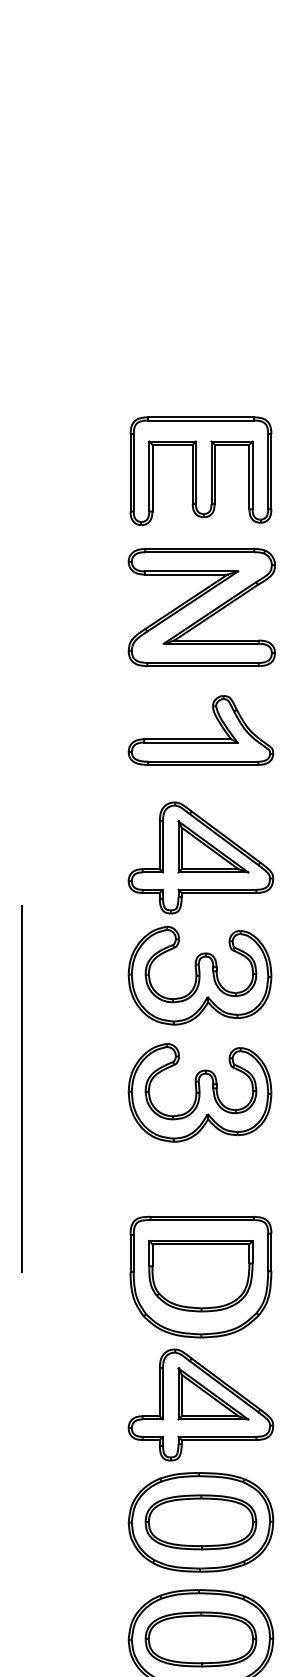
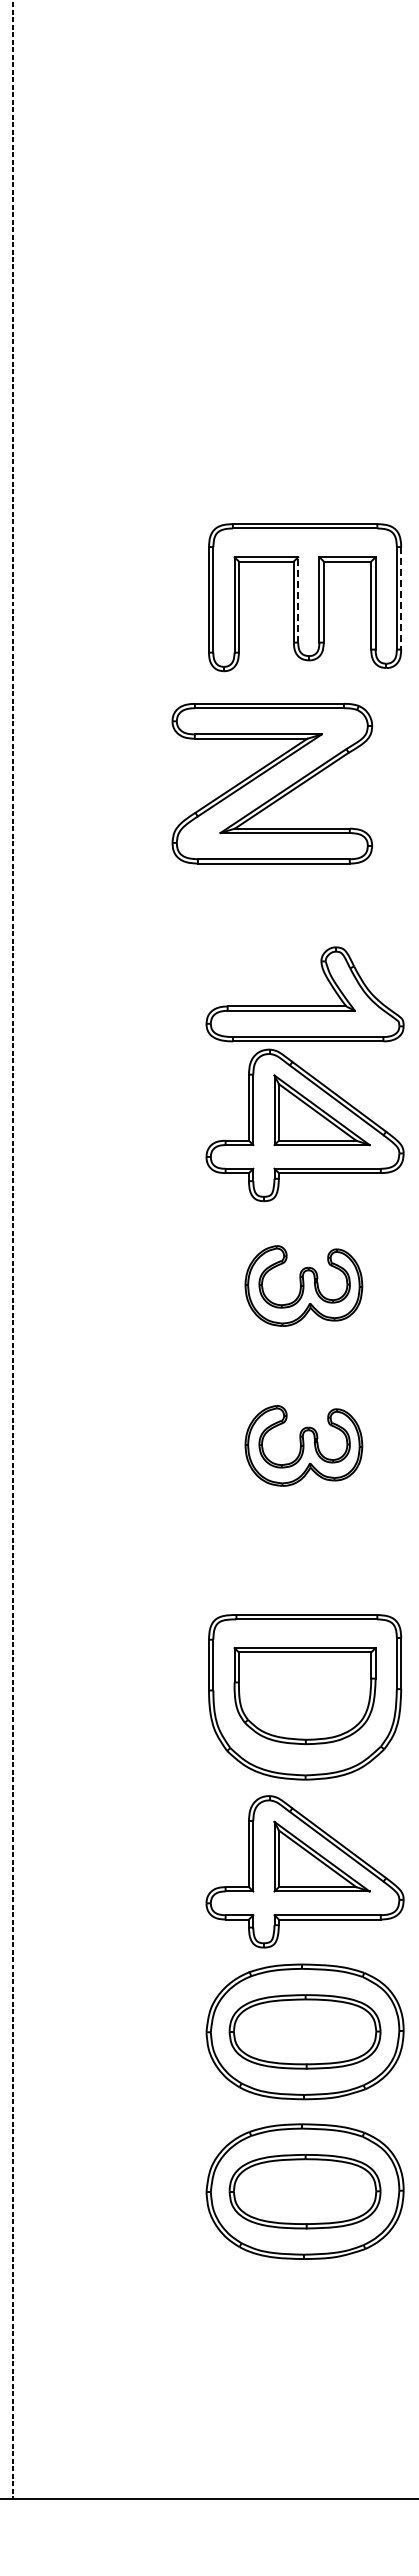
line: (271, 471) -> (401, 598), solid -> dashed
line: (196, 472) -> (298, 599), solid -> dashed
part: (201, 607) -> (272, 783), moved
part: (200, 738) -> (304, 1005), moved
part: (199, 975) -> (303, 1285), size x0.6
line: (21, 1088) -> (60, 1440), removed
part: (199, 1092) -> (303, 1445), size x0.6

